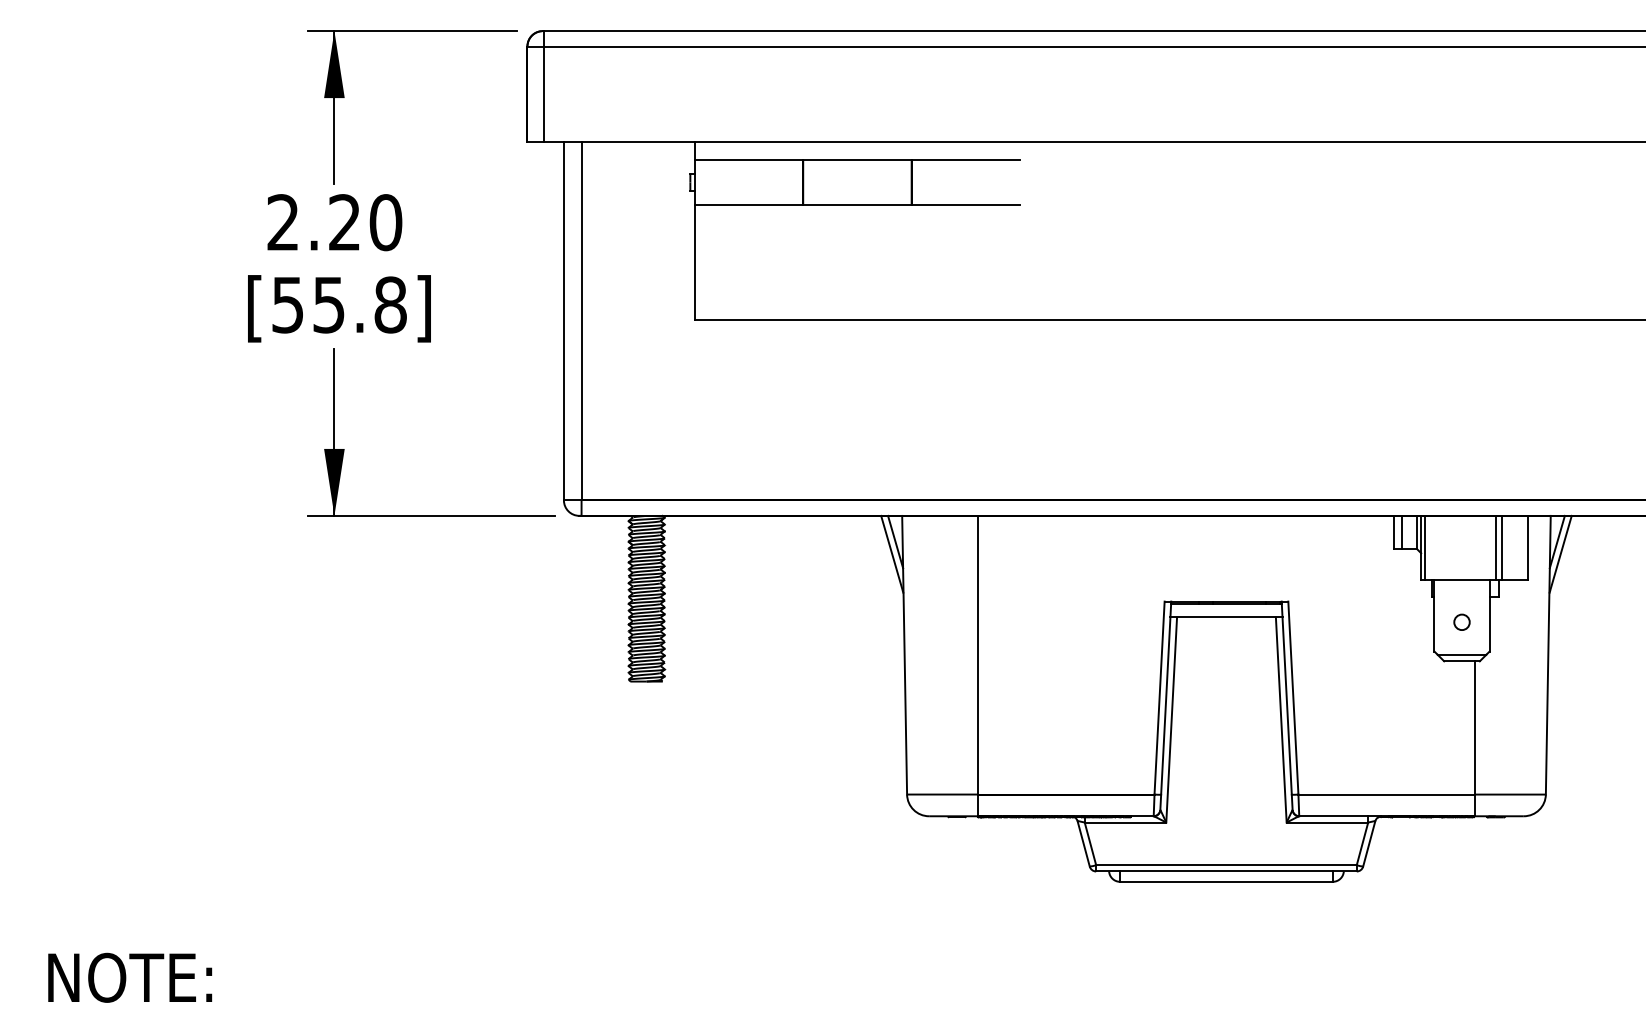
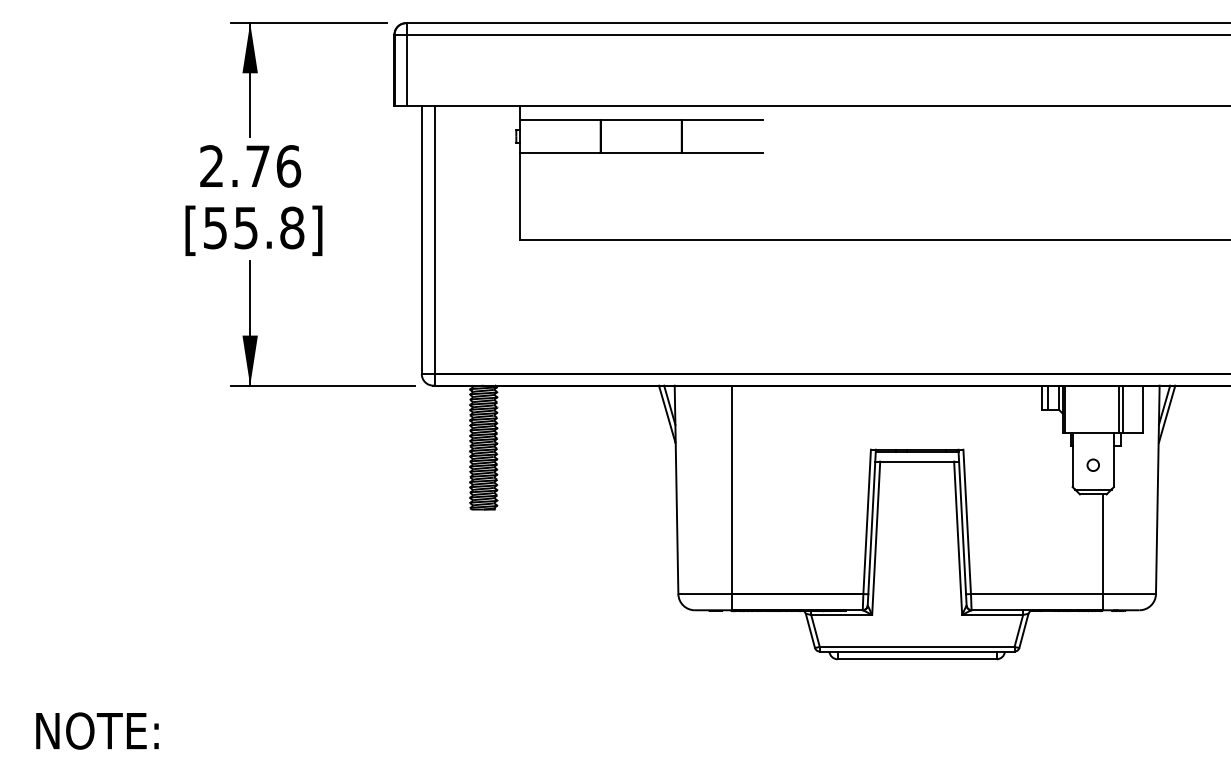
text: (365, 222) -> (273, 166), 2.20 -> 2.76

